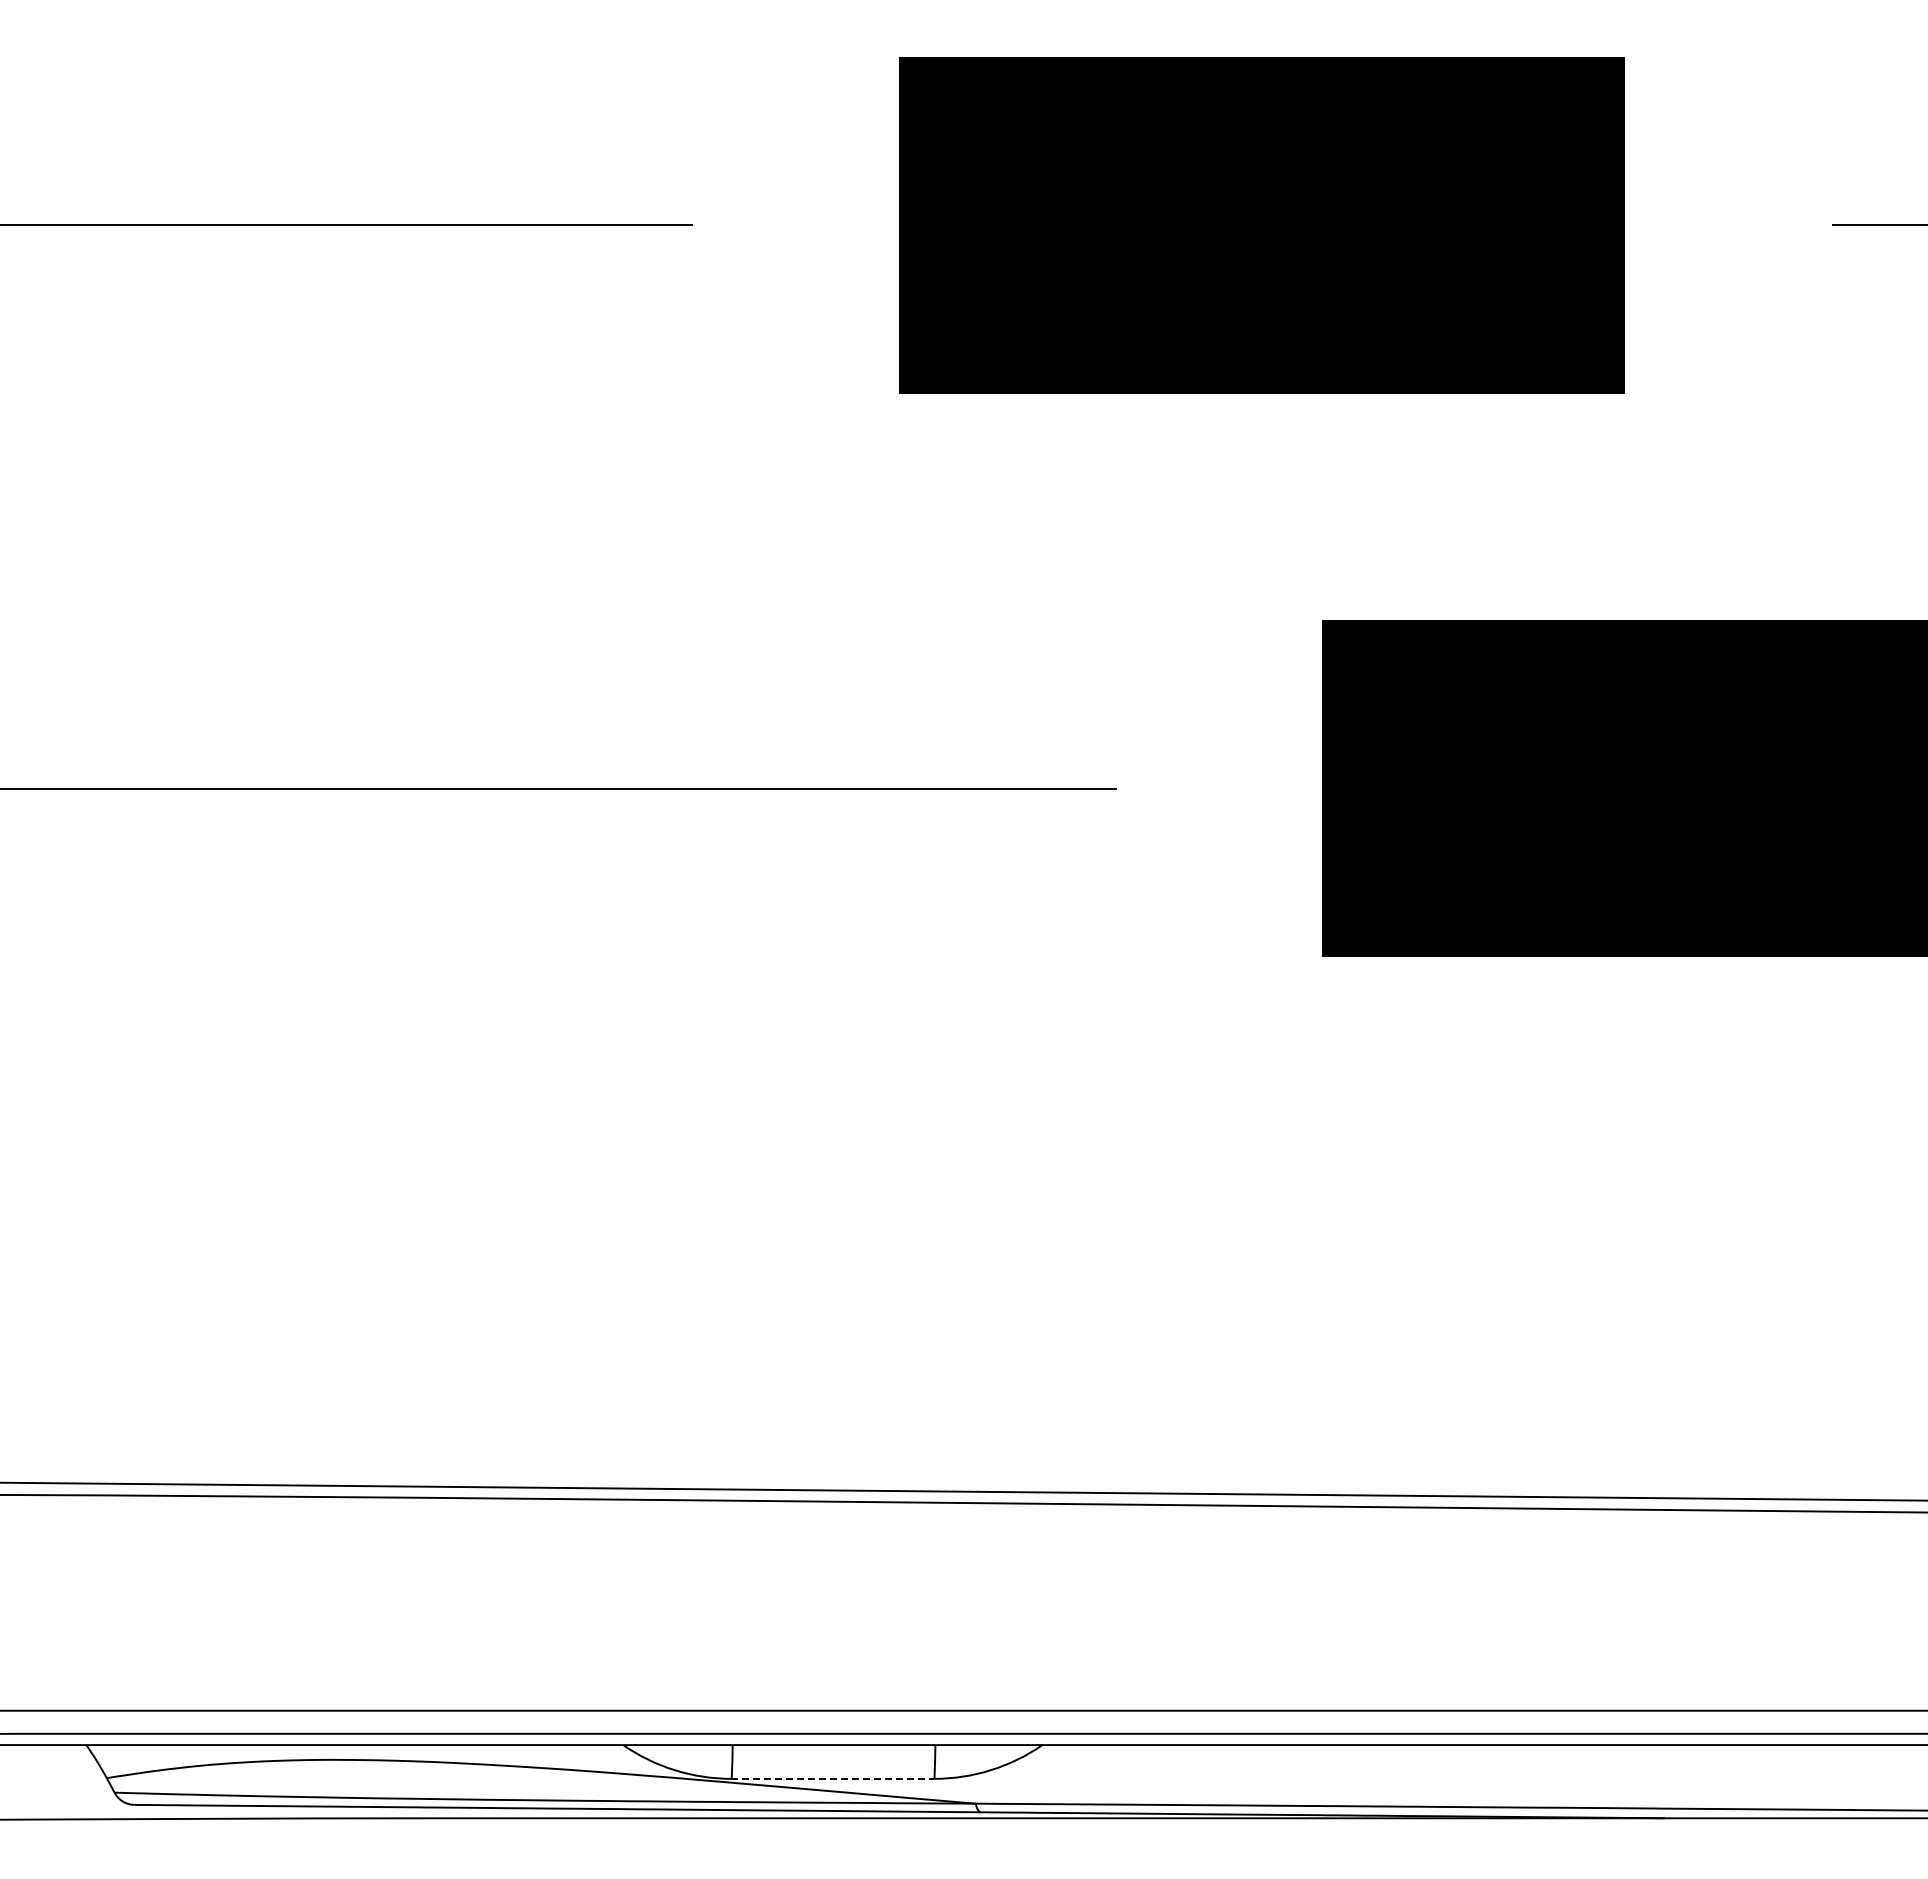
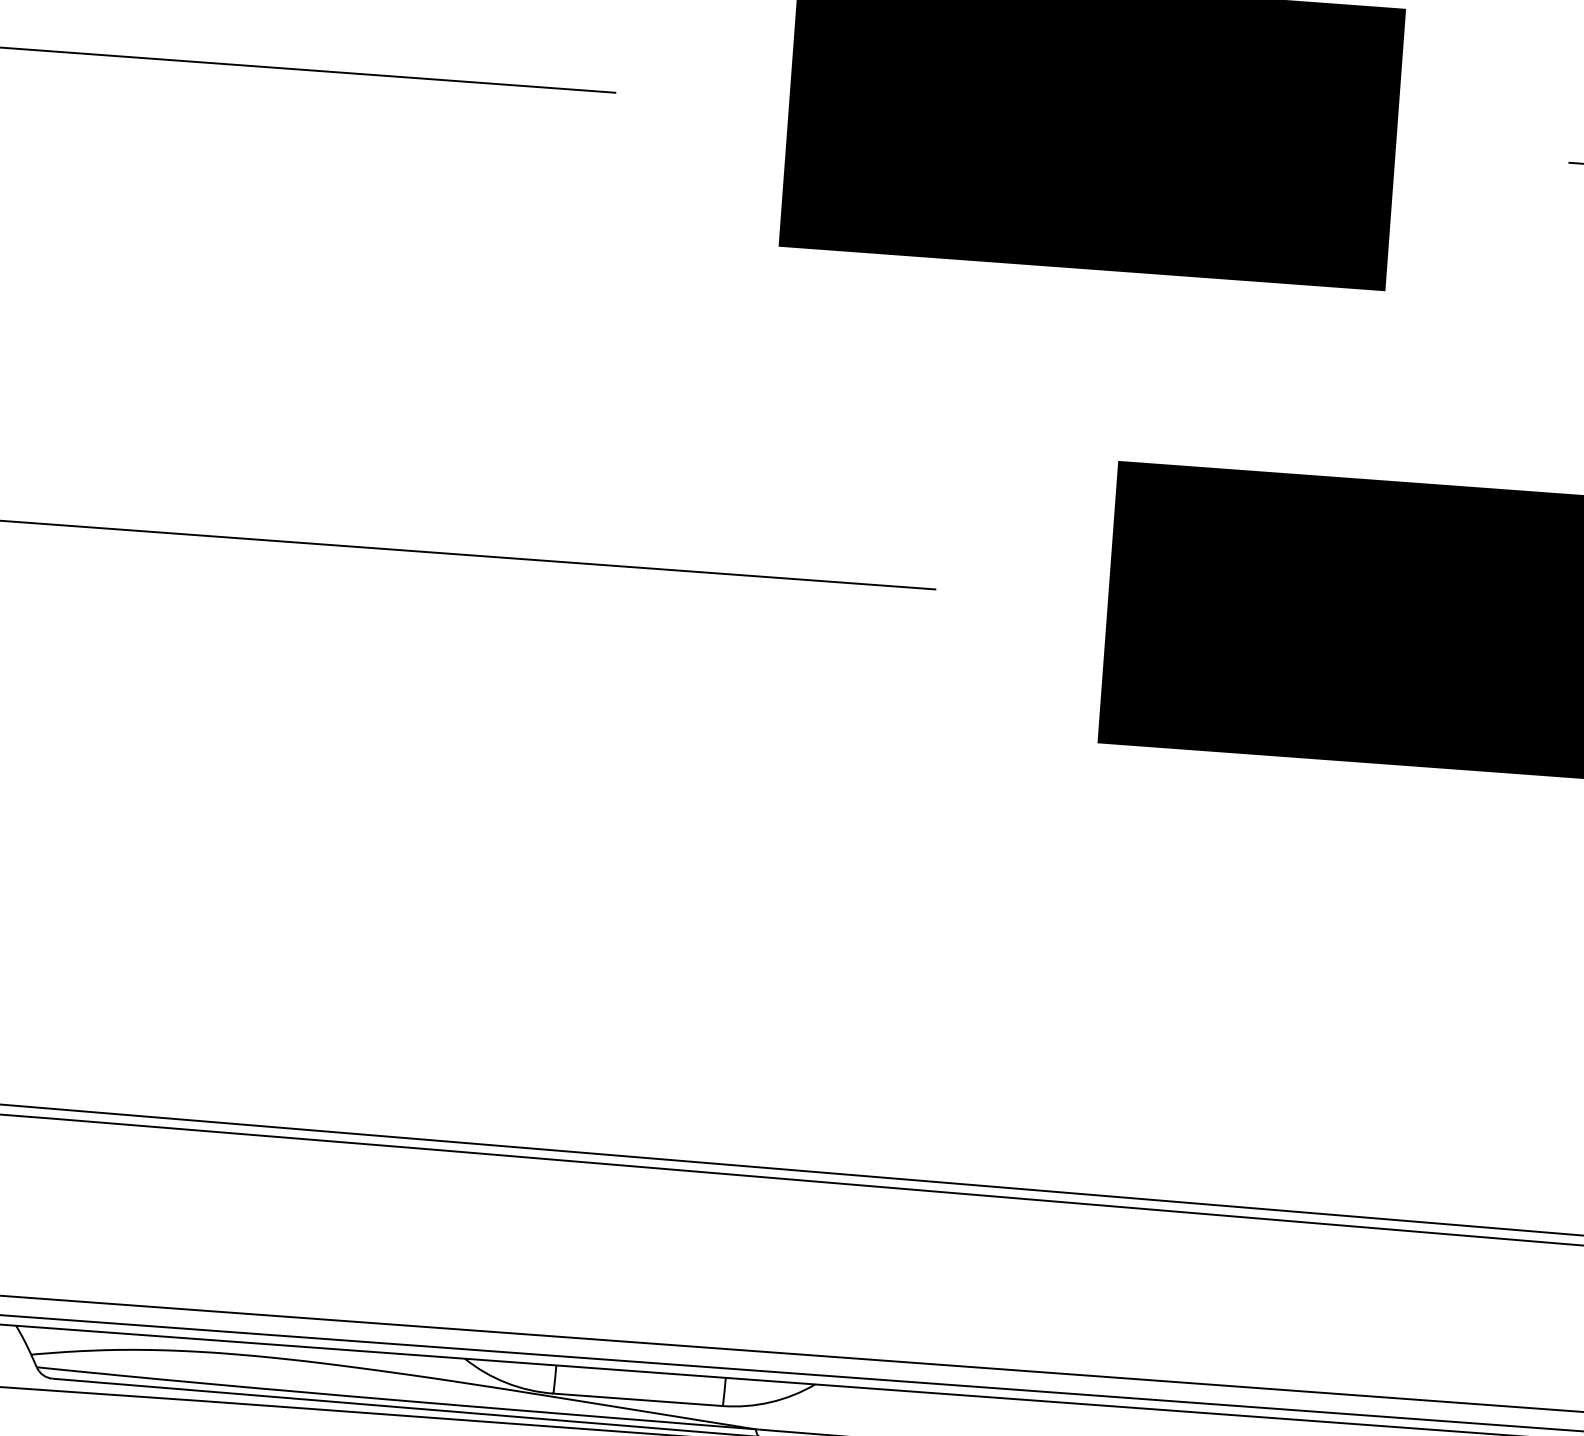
line: (833, 1778) -> (638, 1399), dashed -> solid

